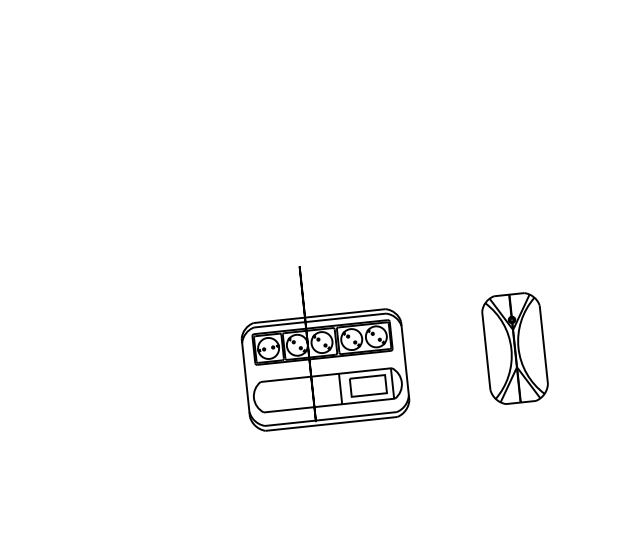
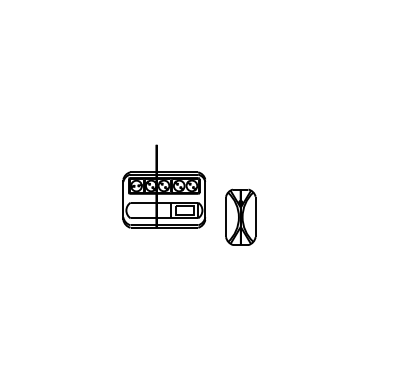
part: (514, 347) -> (240, 216), moved

